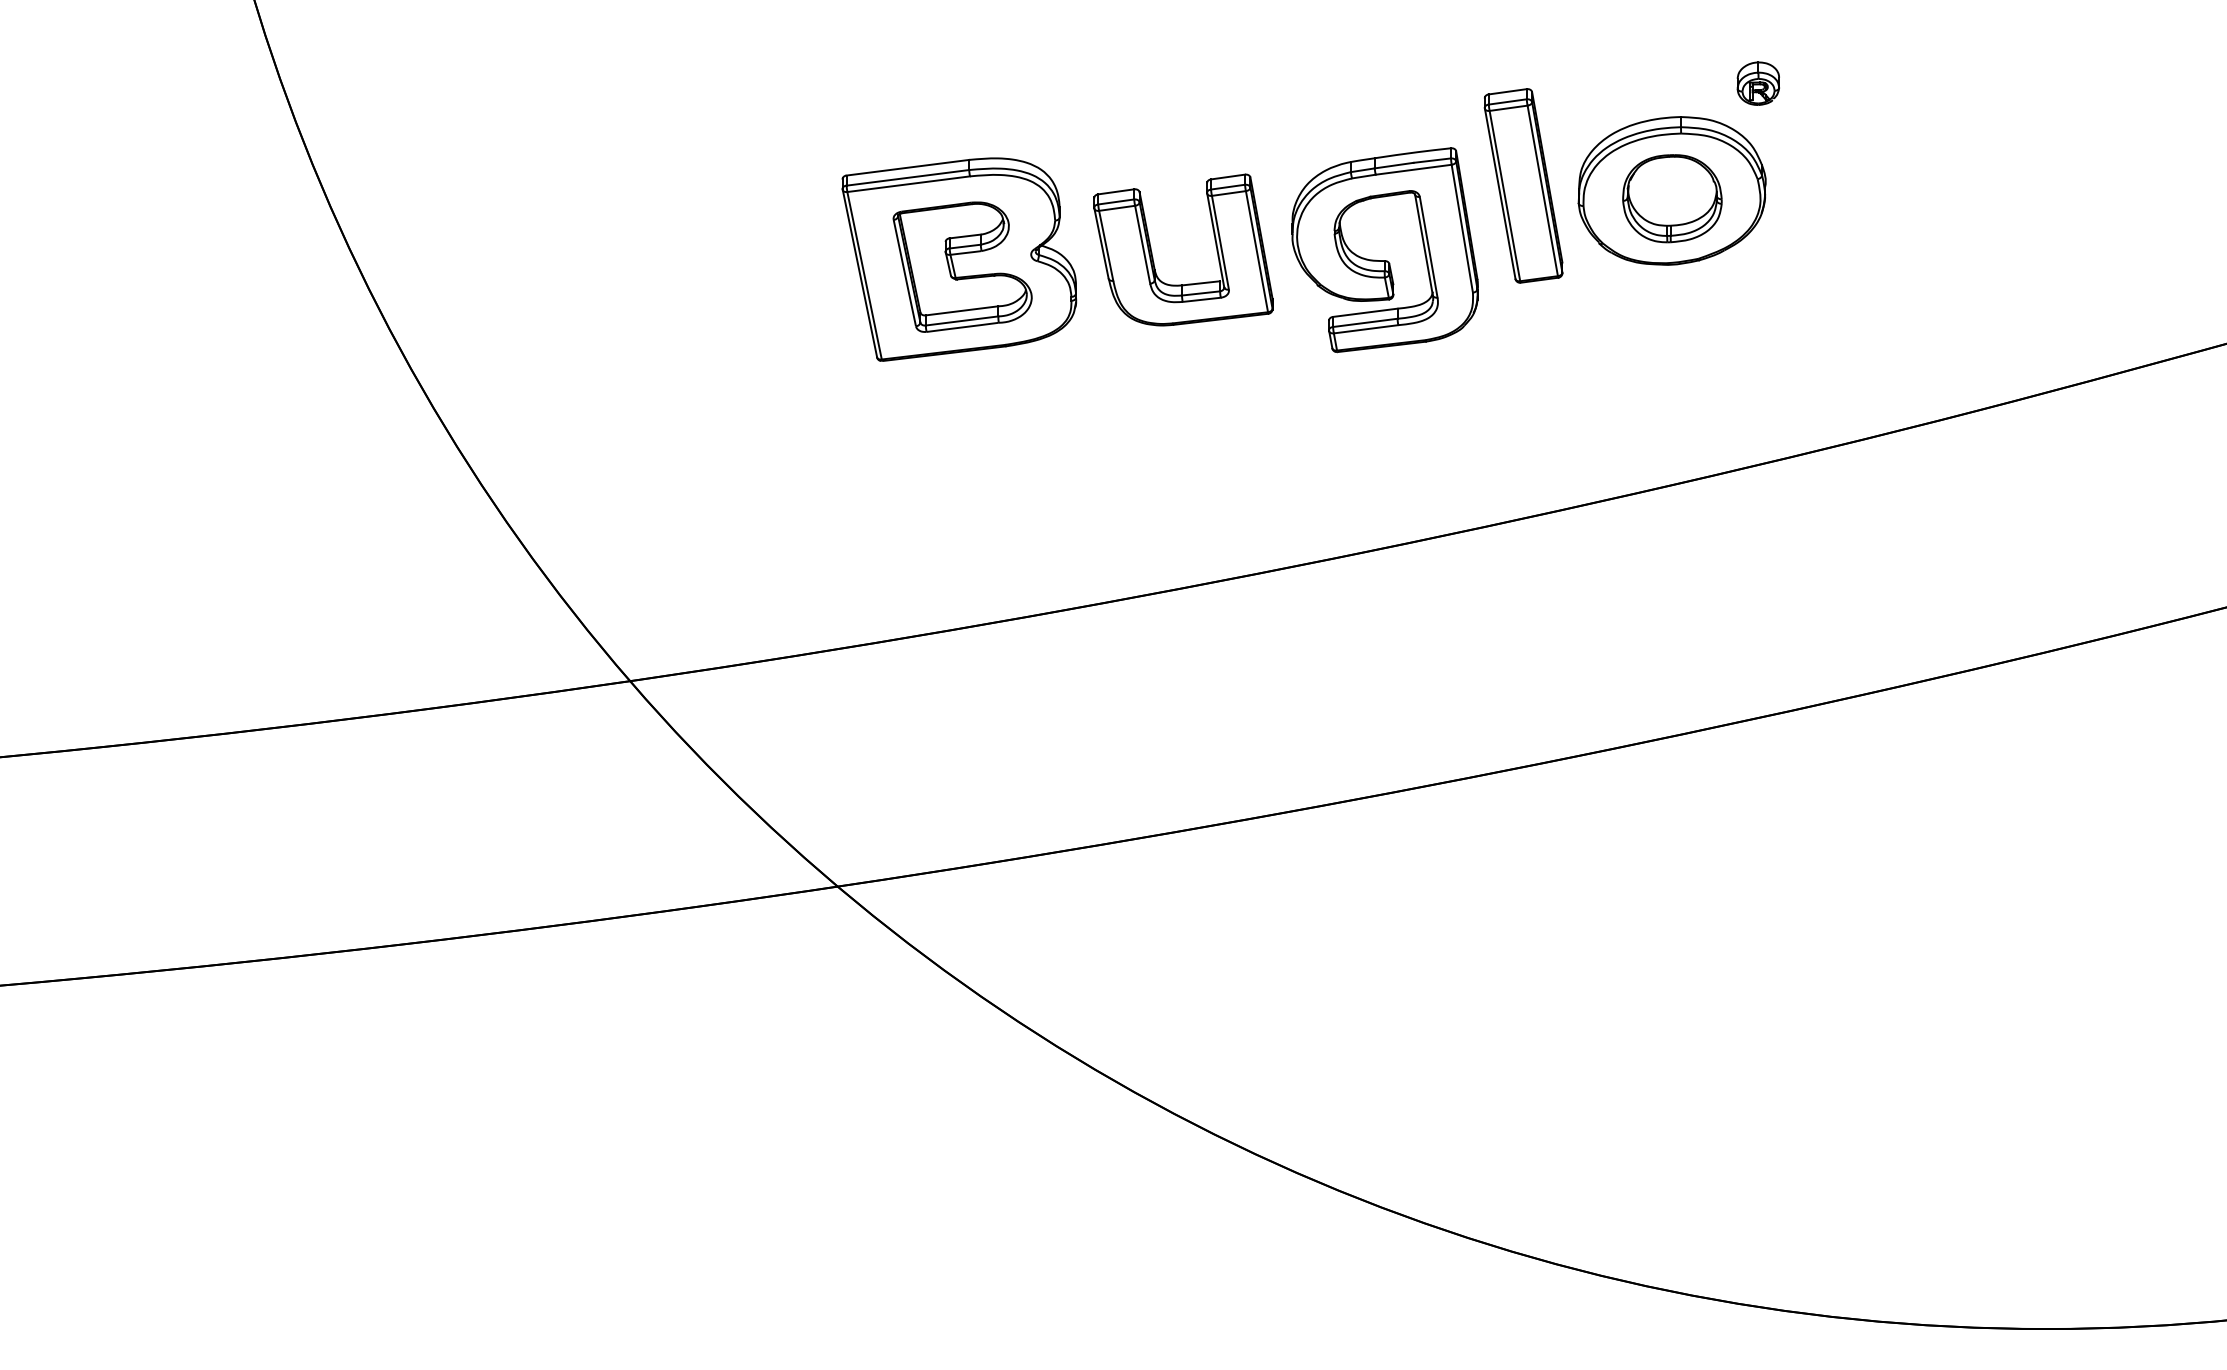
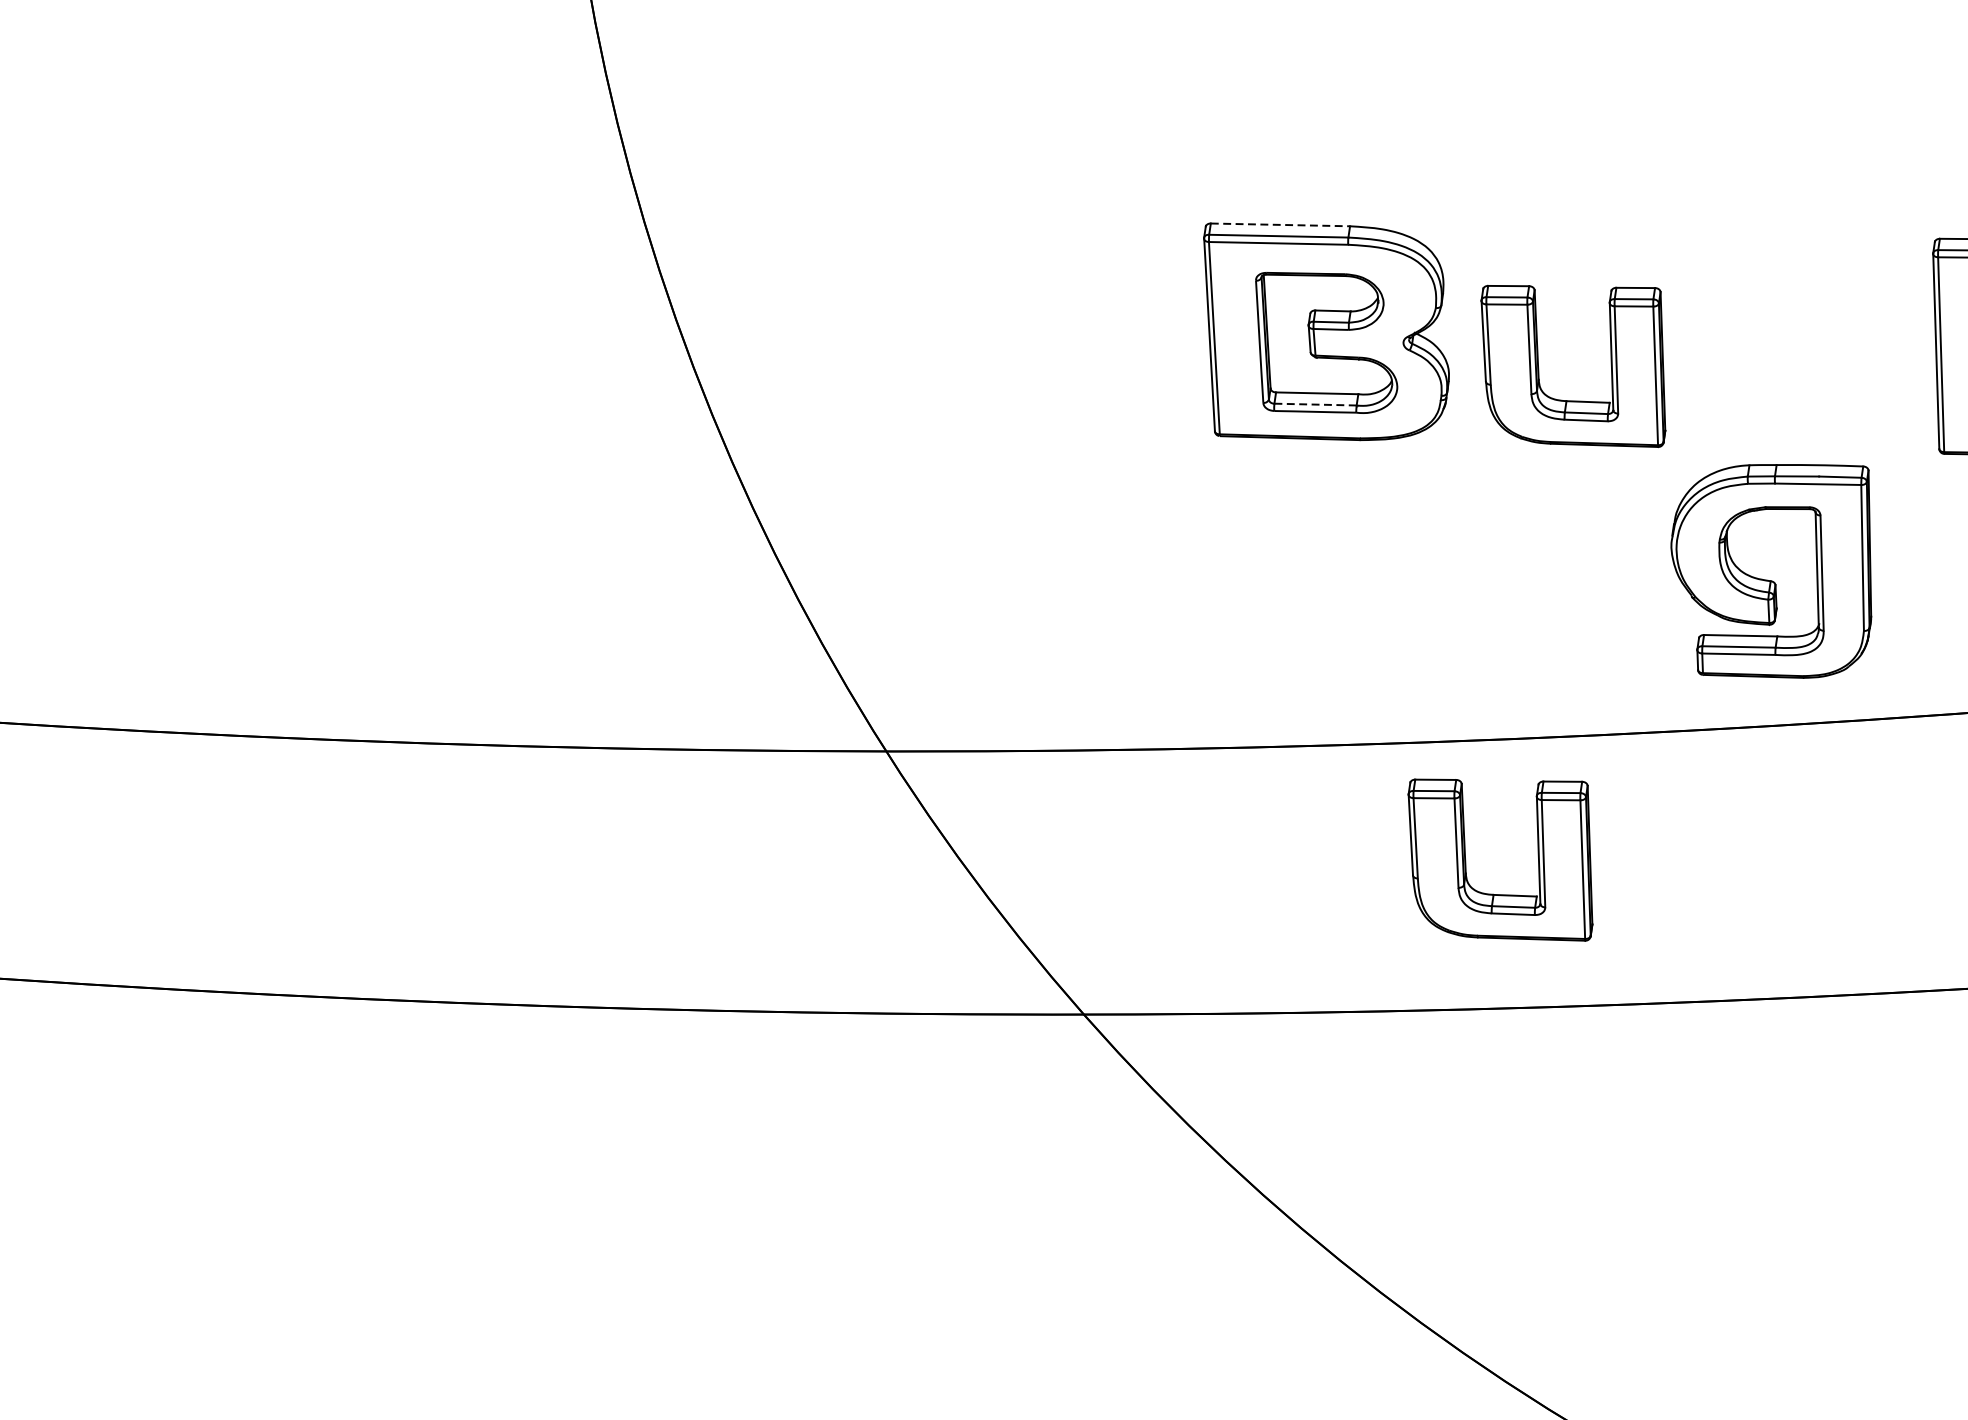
line: (907, 167) -> (1280, 224), solid -> dashed
part: (1384, 260) -> (1770, 580), moved
line: (962, 320) -> (1316, 404), solid -> dashed
part: (1153, 700) -> (1466, 859), added

